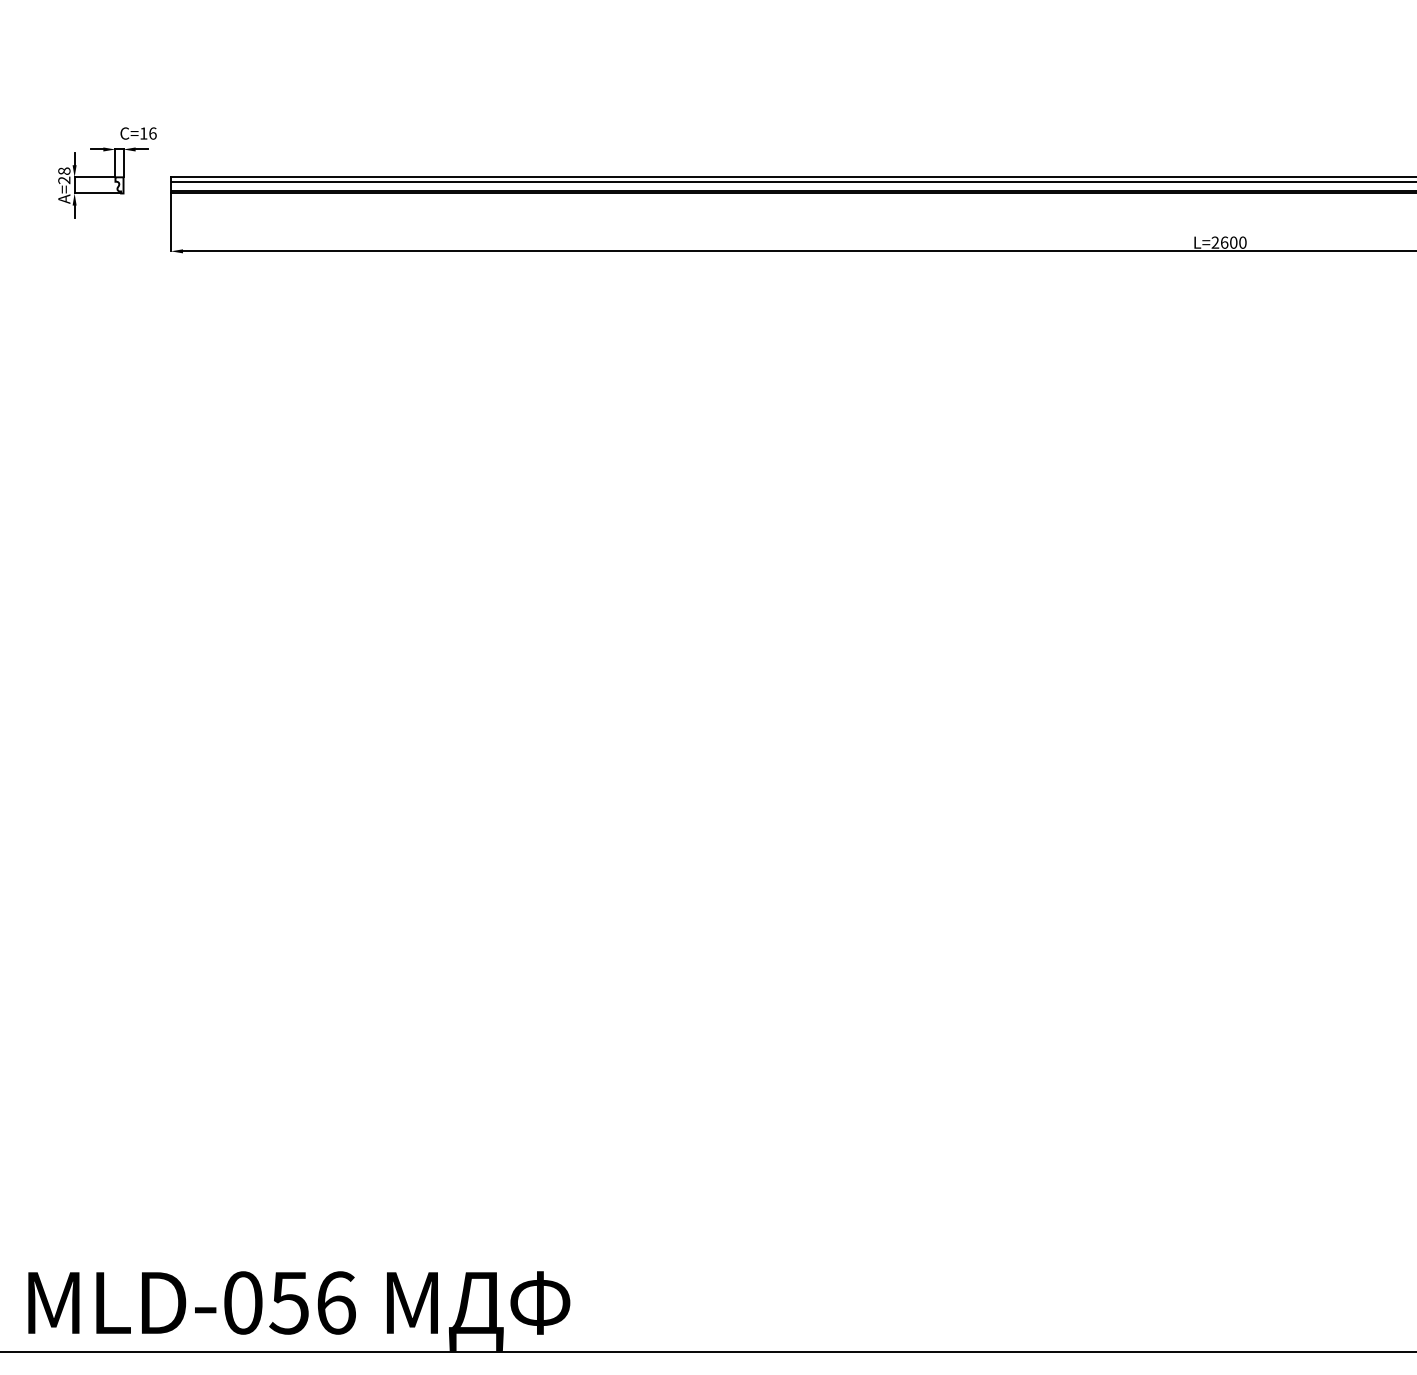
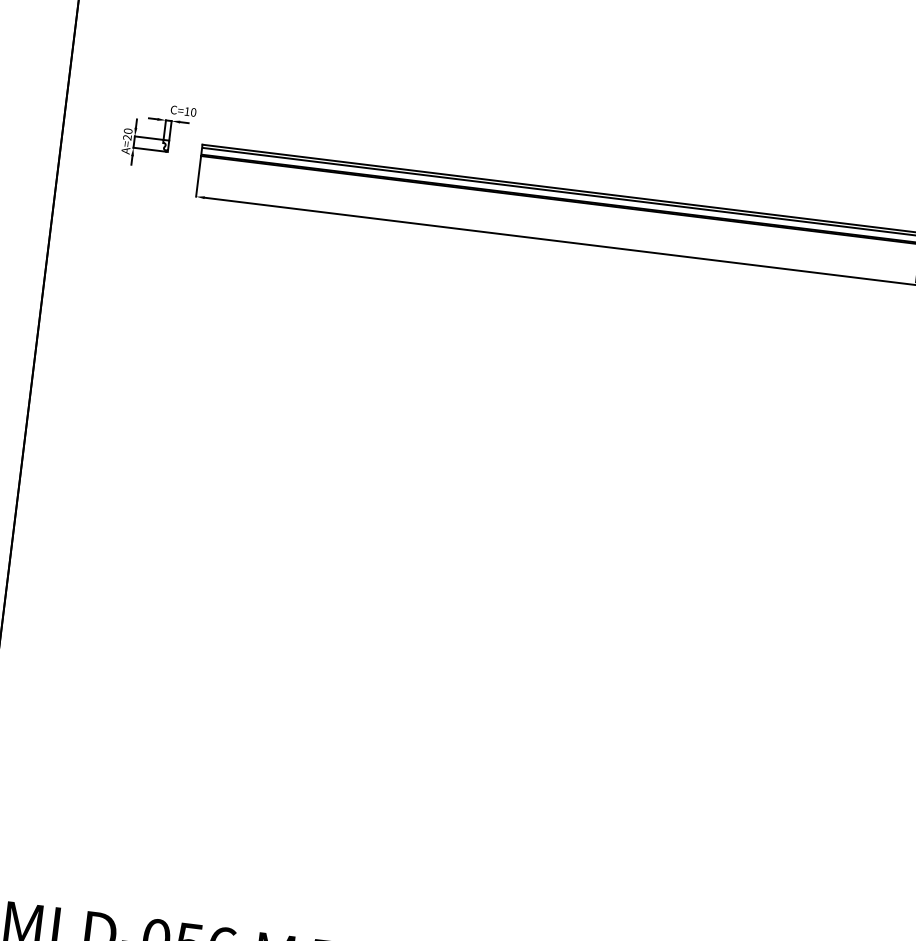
text: (152, 133) -> (193, 112), C=16 -> C=10
text: (64, 170) -> (128, 130), =28 -> =20

